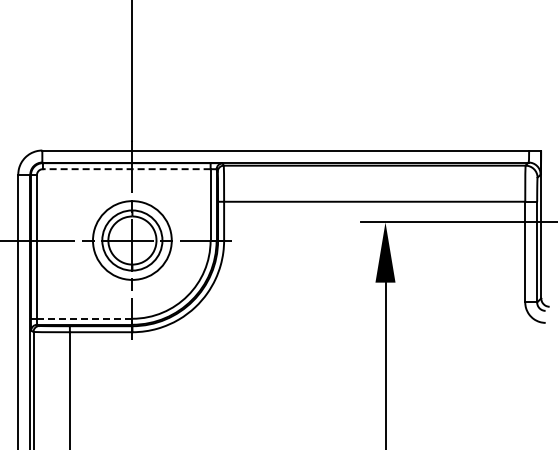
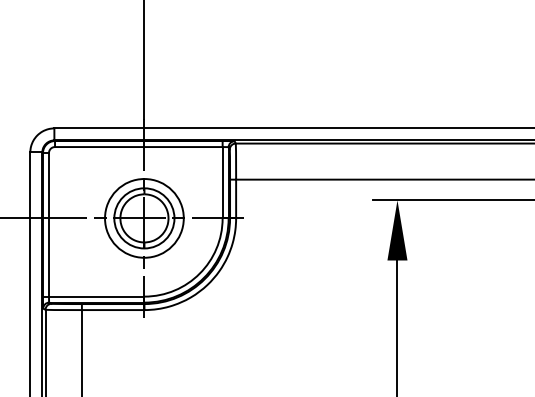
line: (126, 169) -> (138, 147), dashed -> solid
line: (84, 318) -> (96, 296), dashed -> solid

